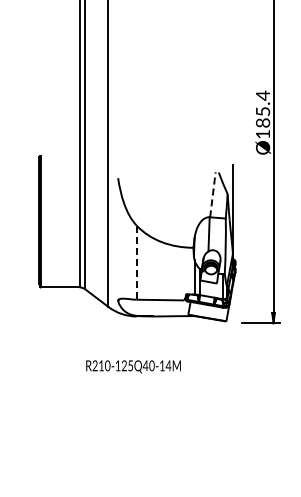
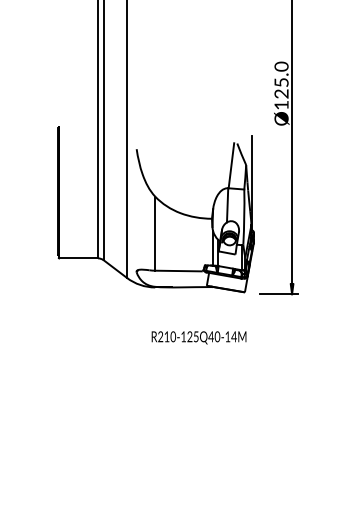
text: (262, 108) -> (281, 79), Ø185.4 -> Ø125.0
line: (212, 194) -> (231, 165), dashed -> solid
line: (136, 263) -> (155, 234), dashed -> solid
text: (132, 366) -> (198, 337), moved

